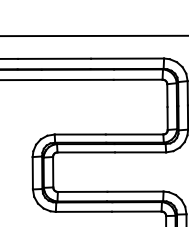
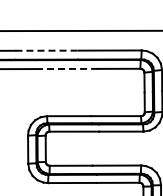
line: (54, 58) -> (46, 50), solid -> dashed
line: (77, 79) -> (66, 68), solid -> dashed

